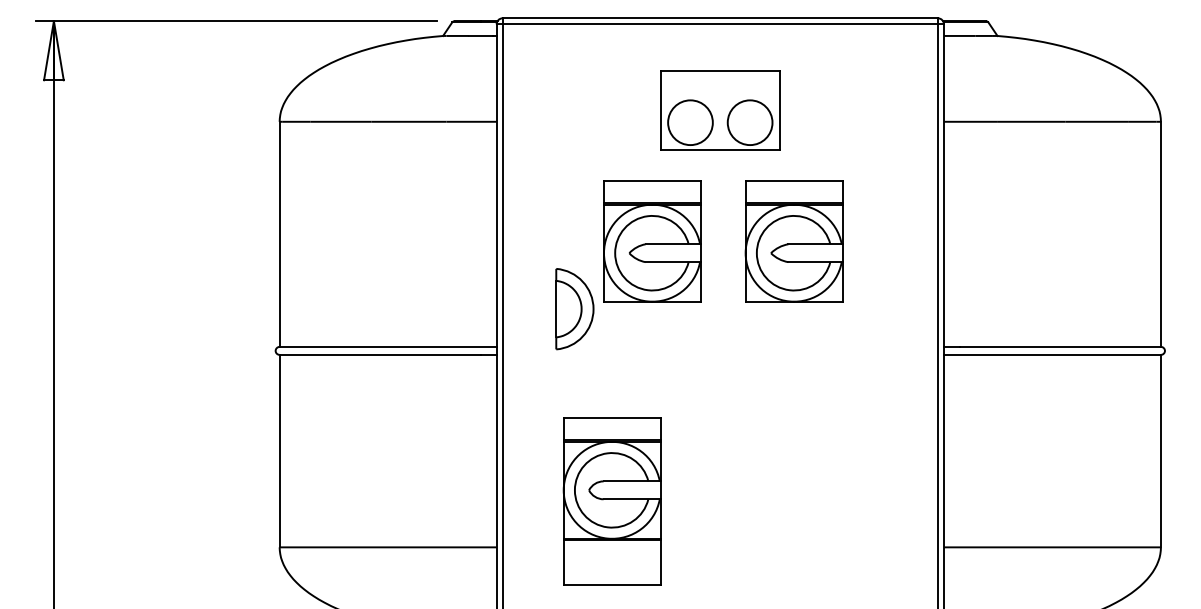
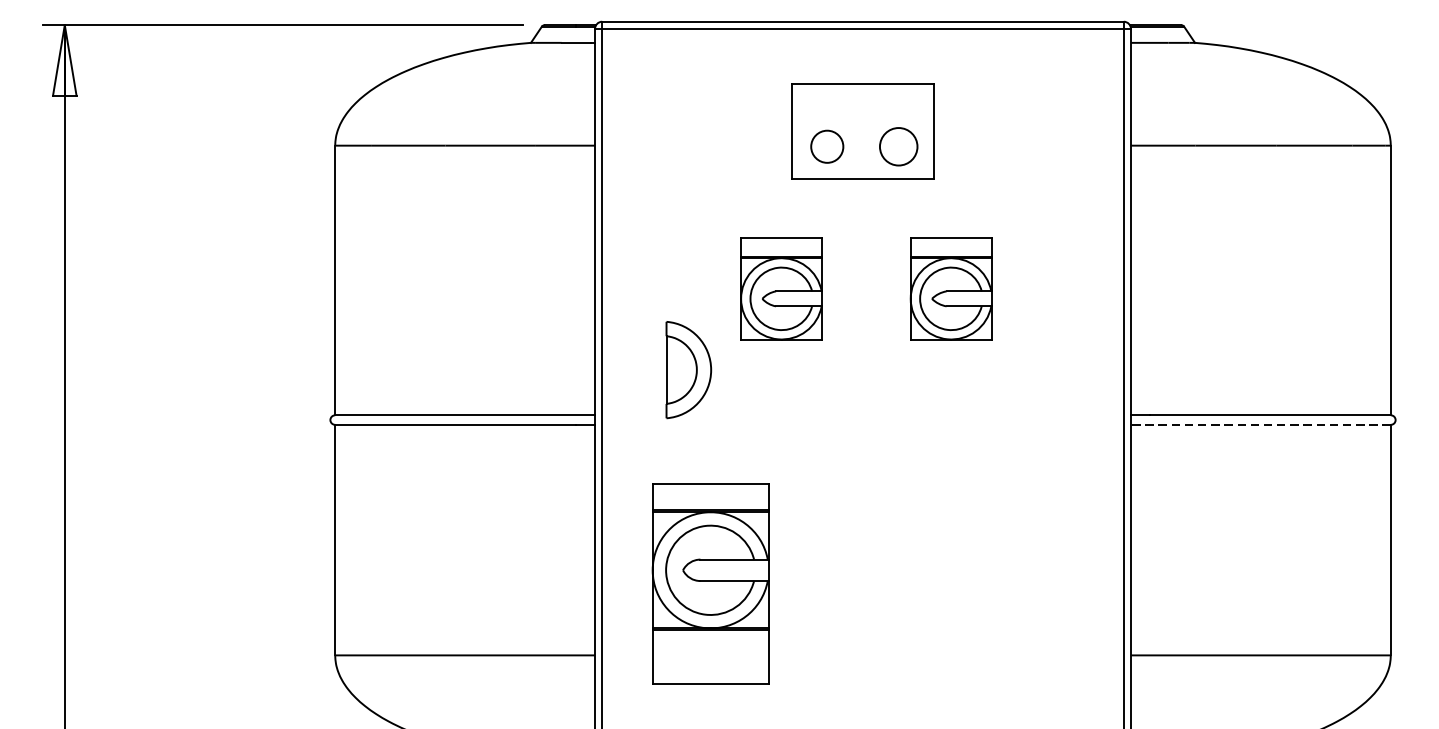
circle: (690, 122) -> (827, 146), size x0.6
circle: (749, 122) -> (897, 146), size x0.7
part: (652, 241) -> (781, 289), size x0.7
part: (793, 241) -> (950, 289), size x0.7
line: (1051, 354) -> (1259, 424), solid -> dashed
part: (611, 501) -> (709, 583), moved

